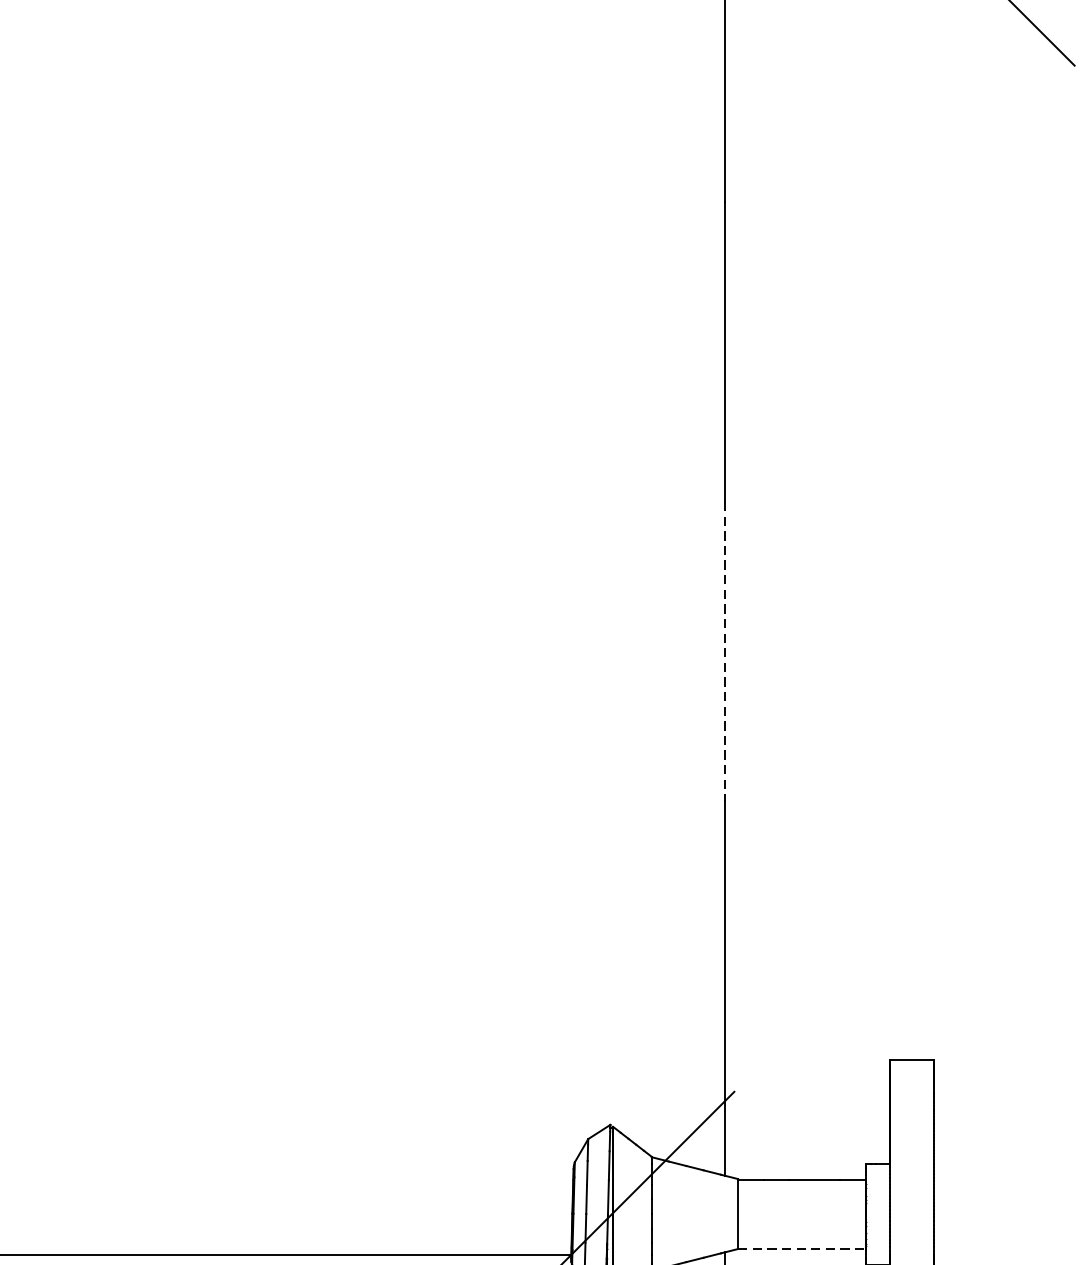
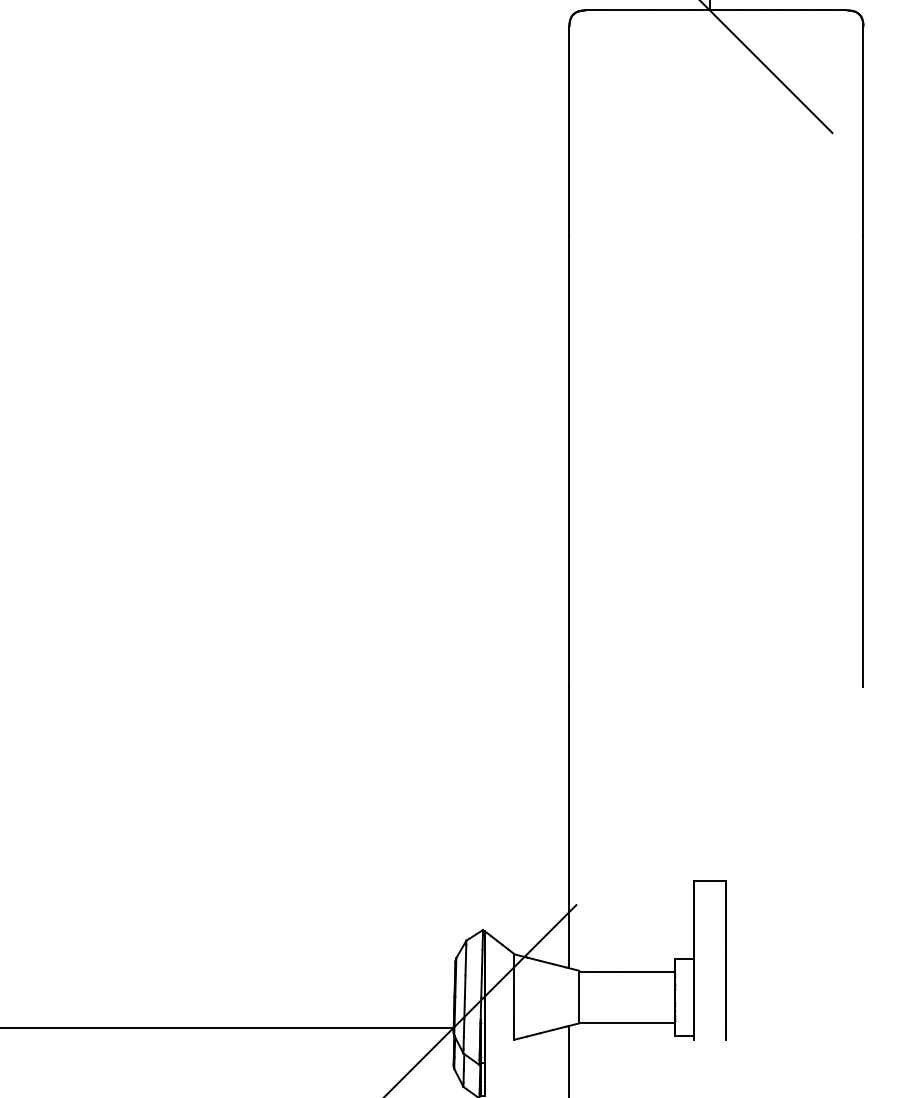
line: (725, 651) -> (569, 573), dashed -> solid
line: (802, 1249) -> (627, 1023), dashed -> solid

